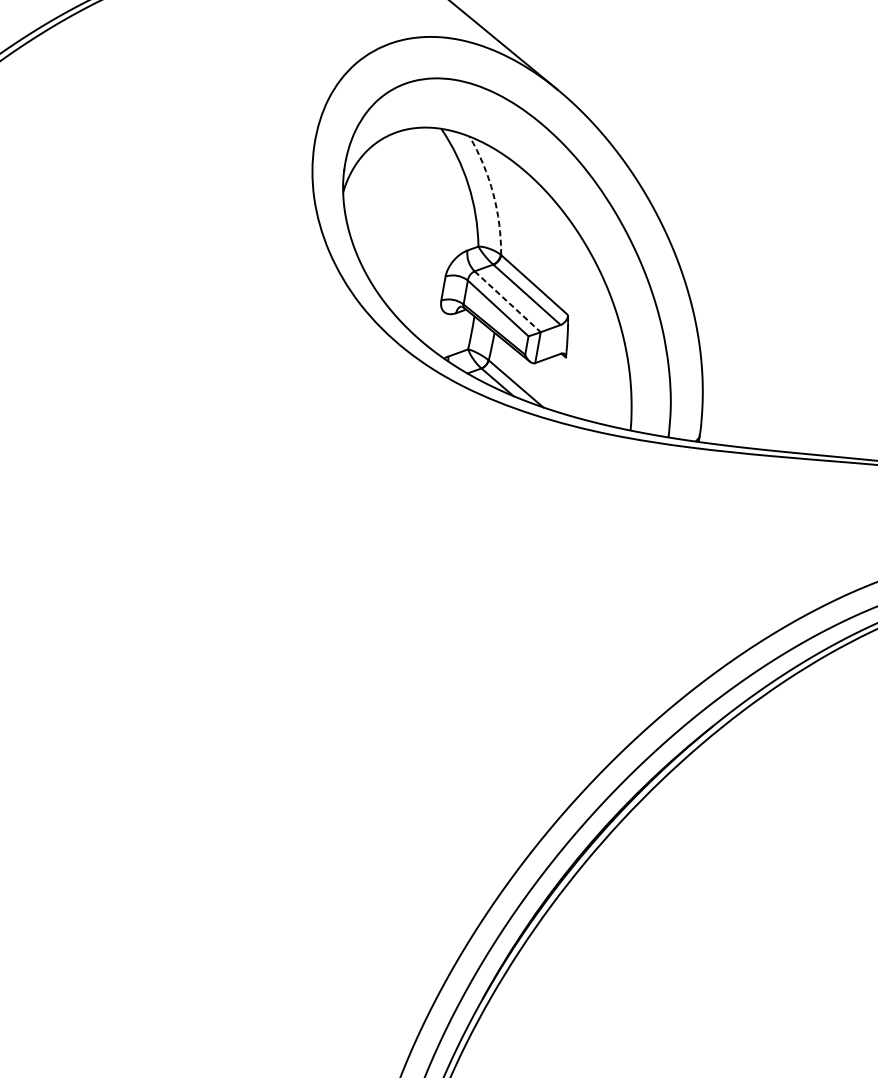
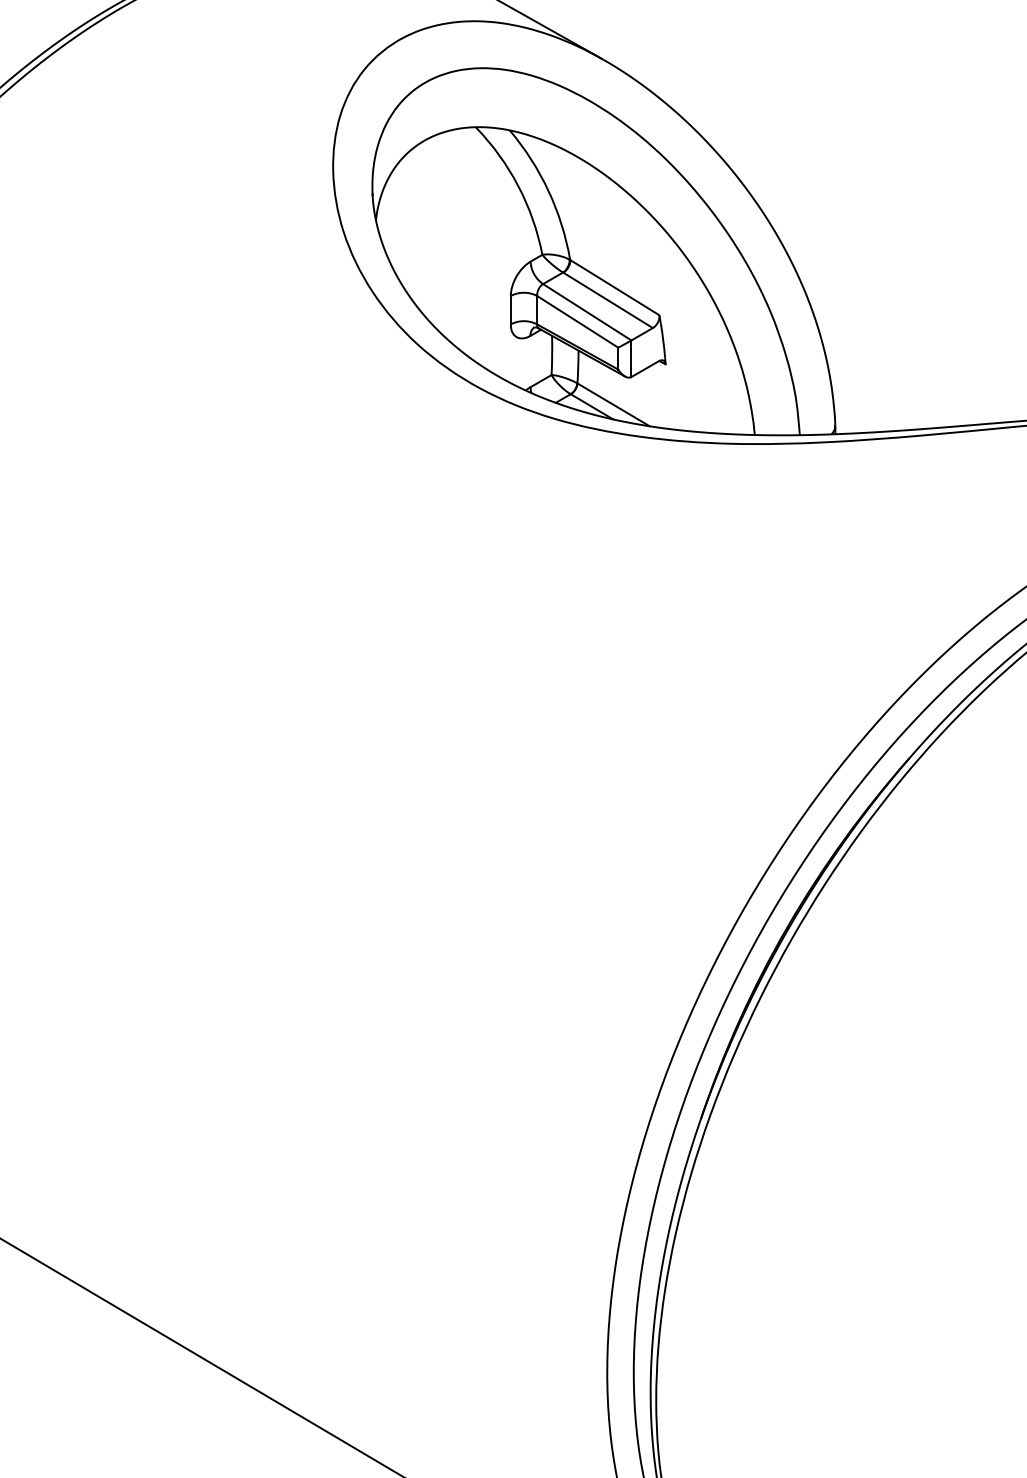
arc: (493, 194) -> (548, 191), dashed -> solid
line: (507, 302) -> (587, 312), dashed -> solid

